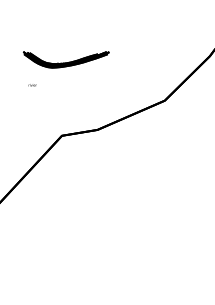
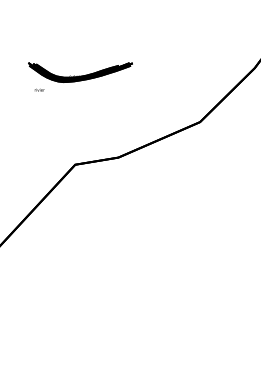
text: (32, 85) -> (39, 90), moved

